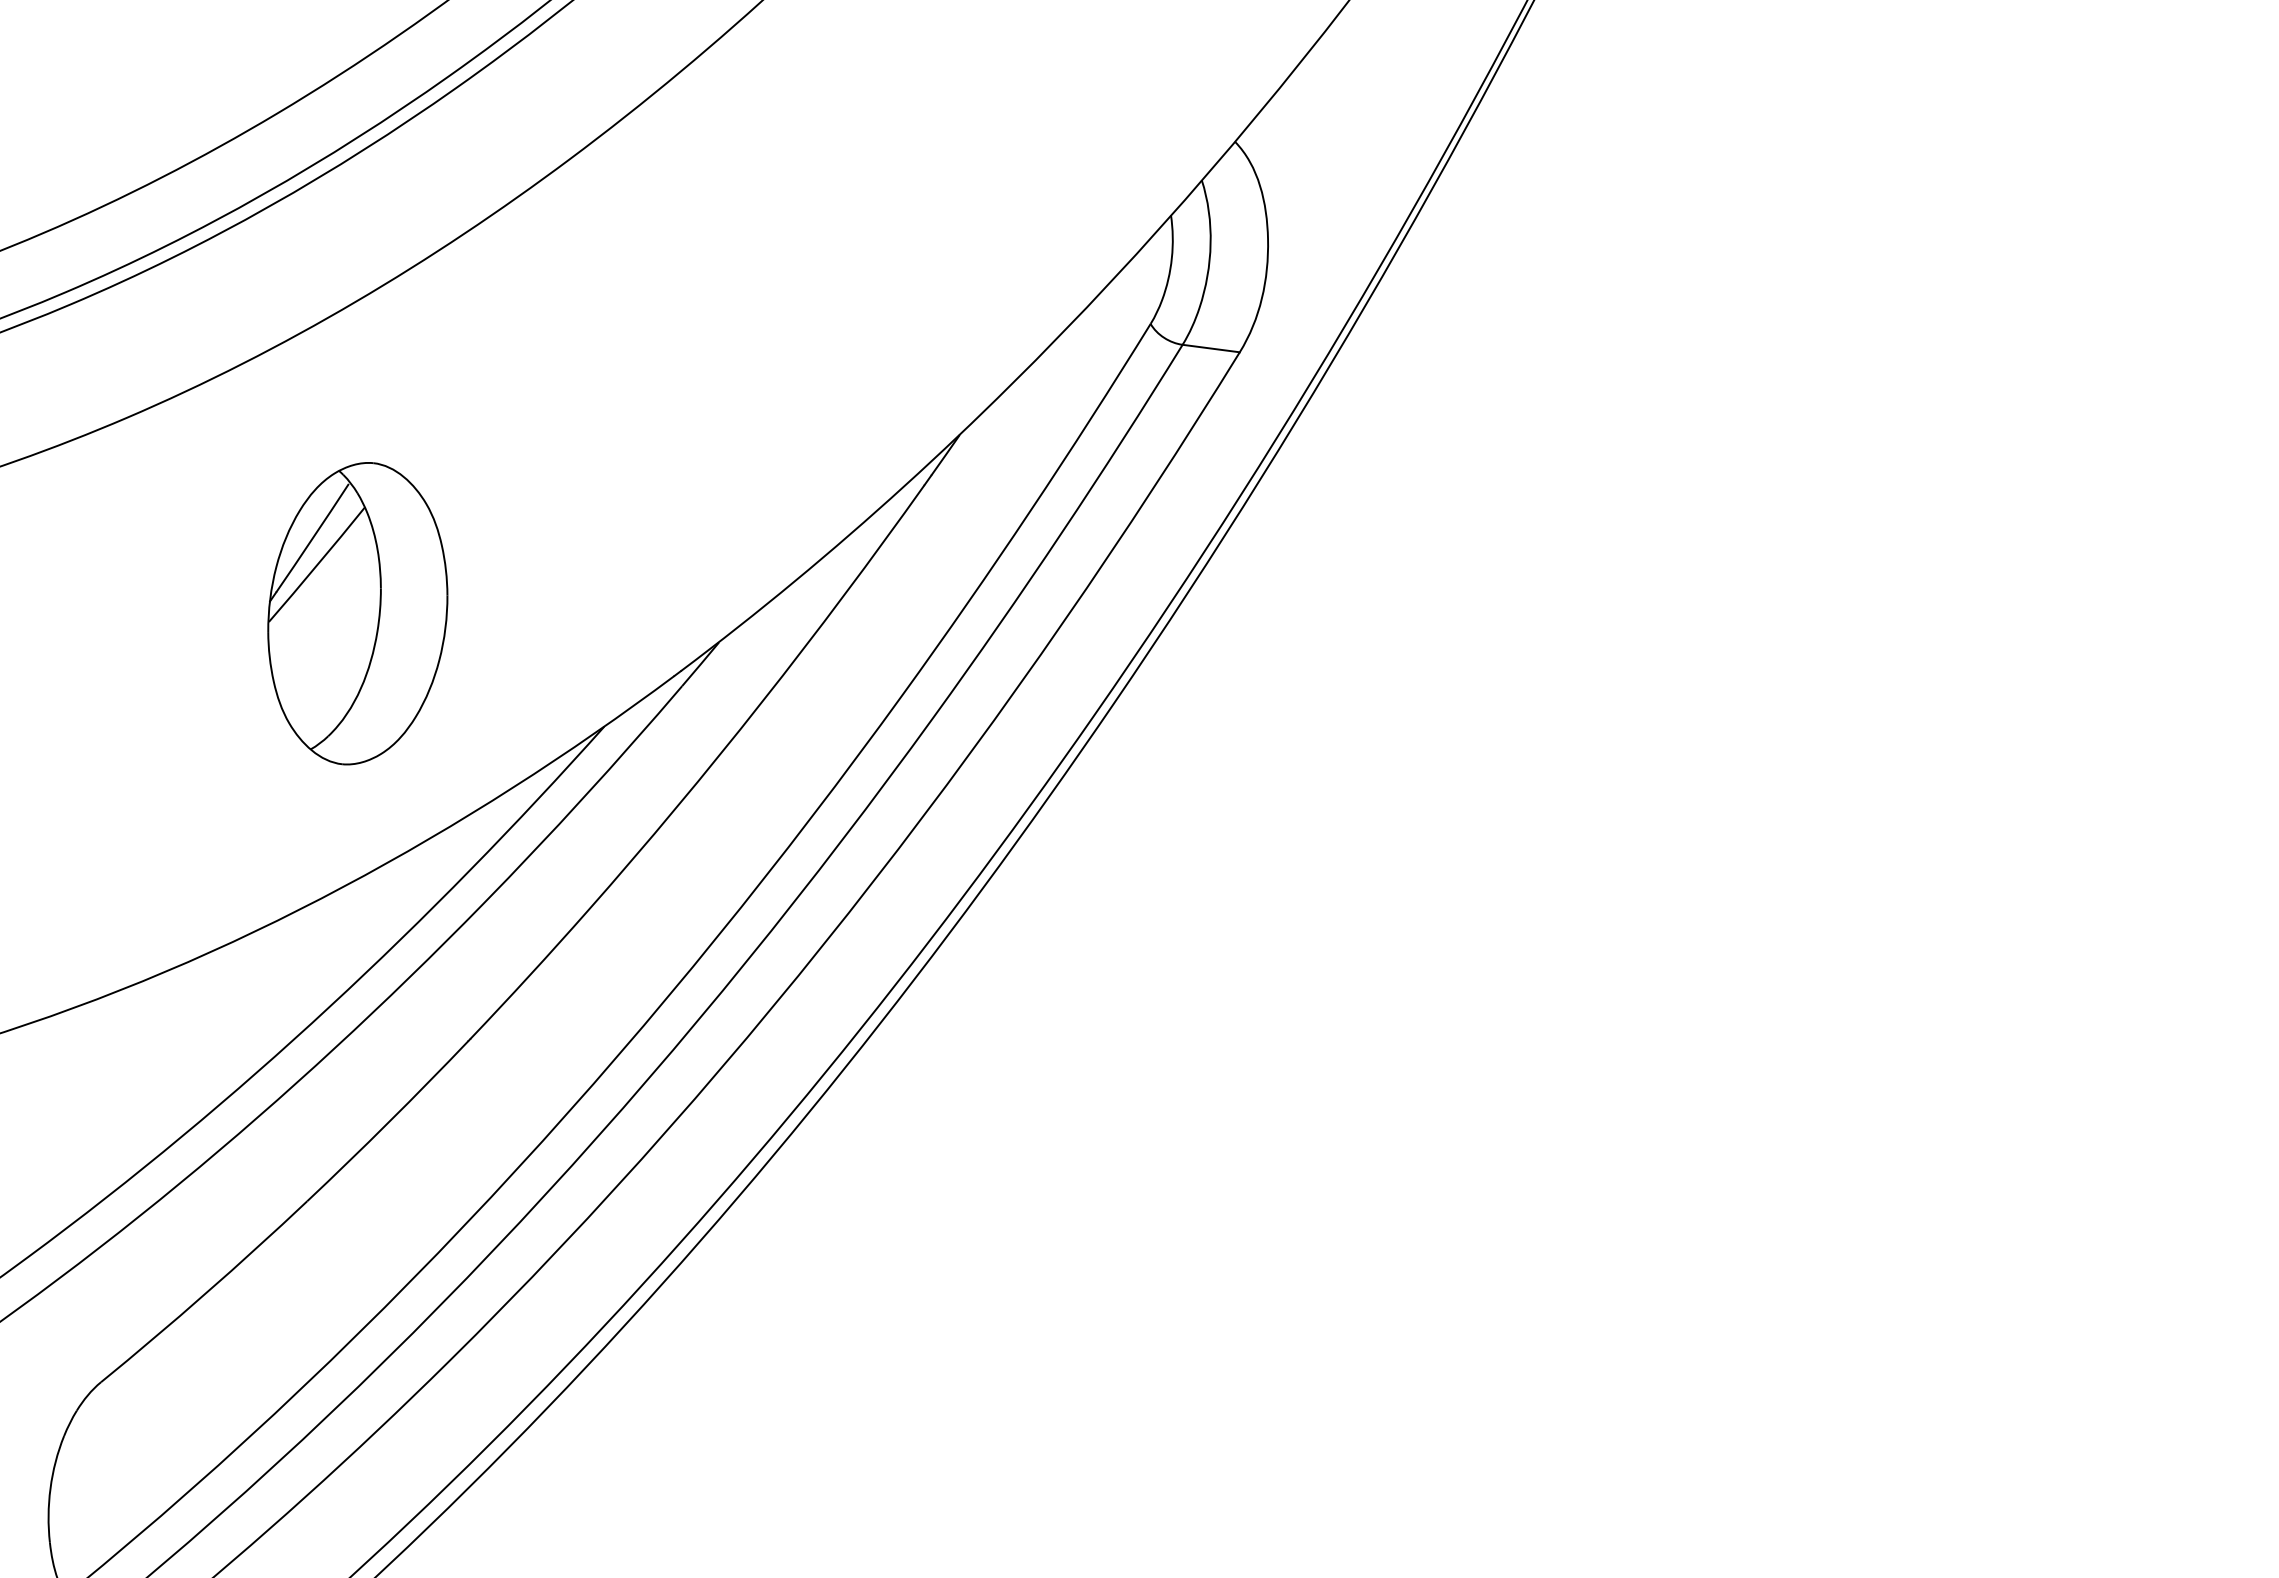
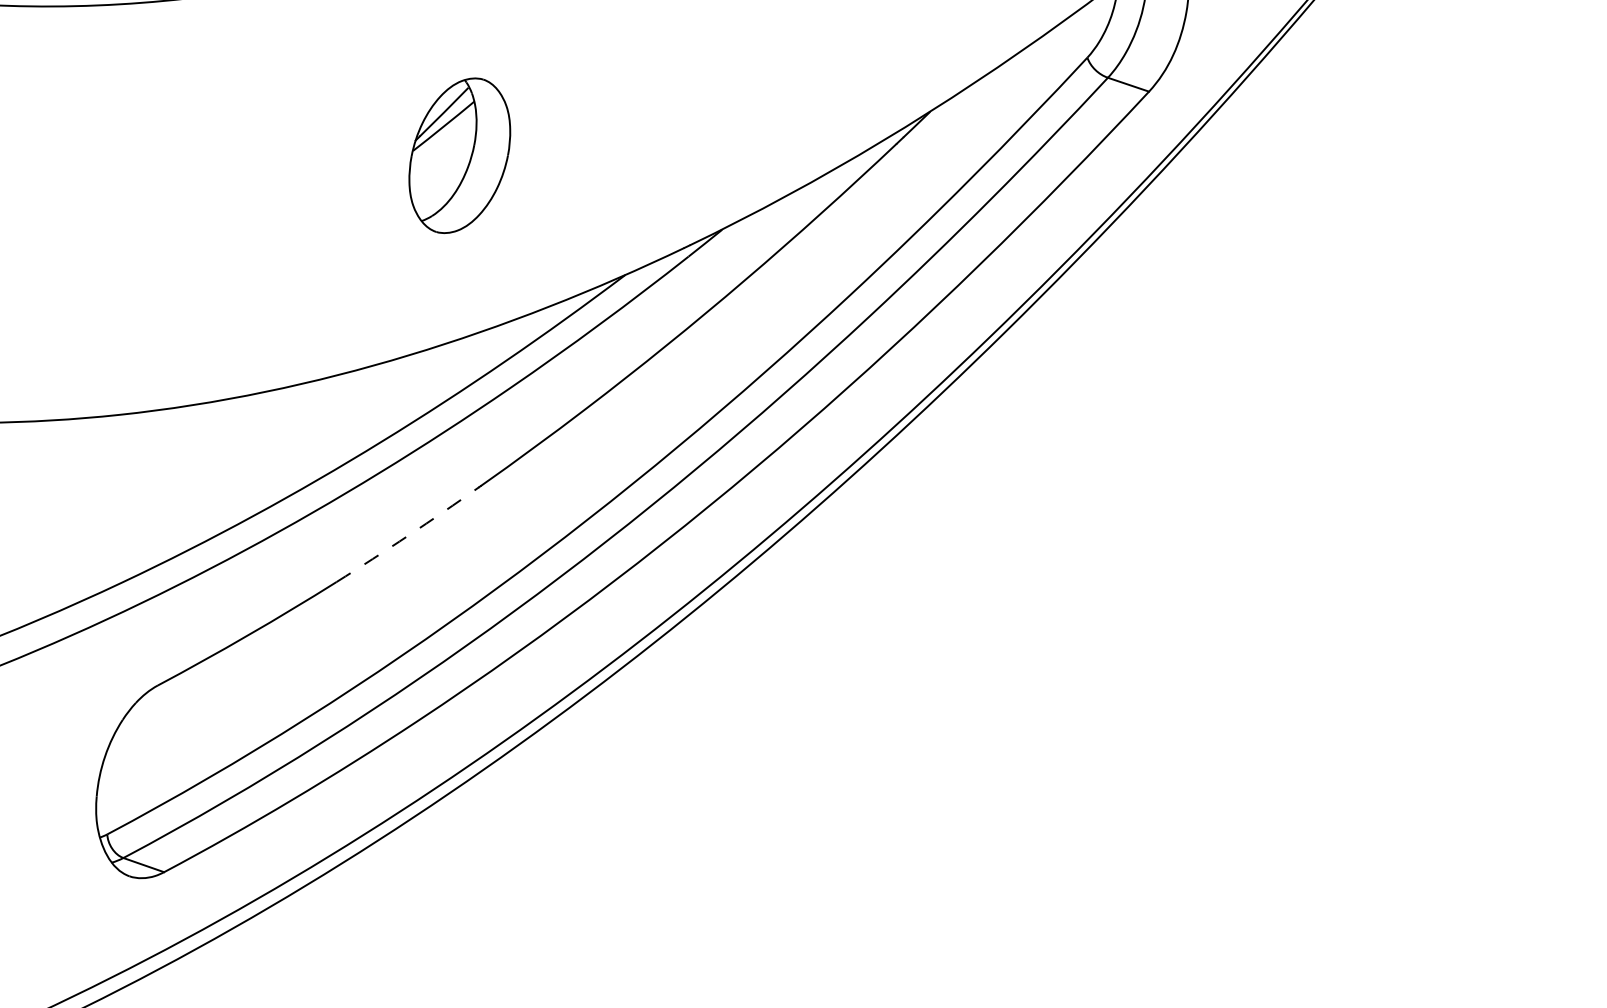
part: (357, 613) -> (459, 155), size x0.7
arc: (389, 1122) -> (408, 535), solid -> dashed

